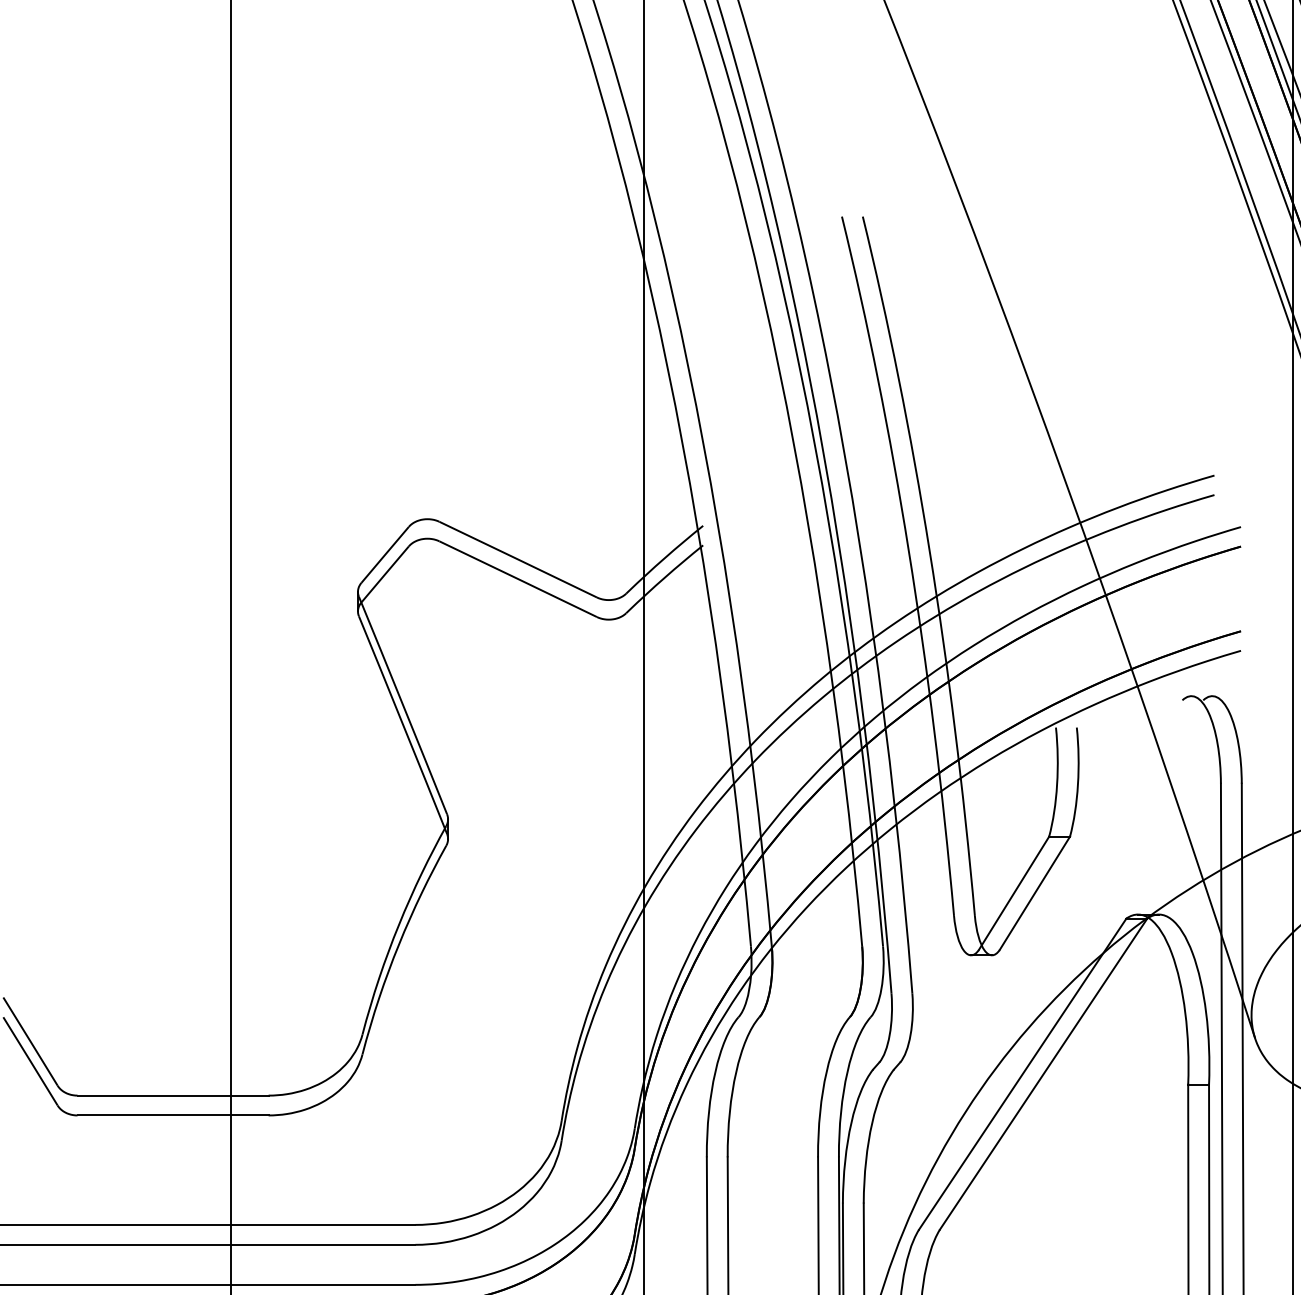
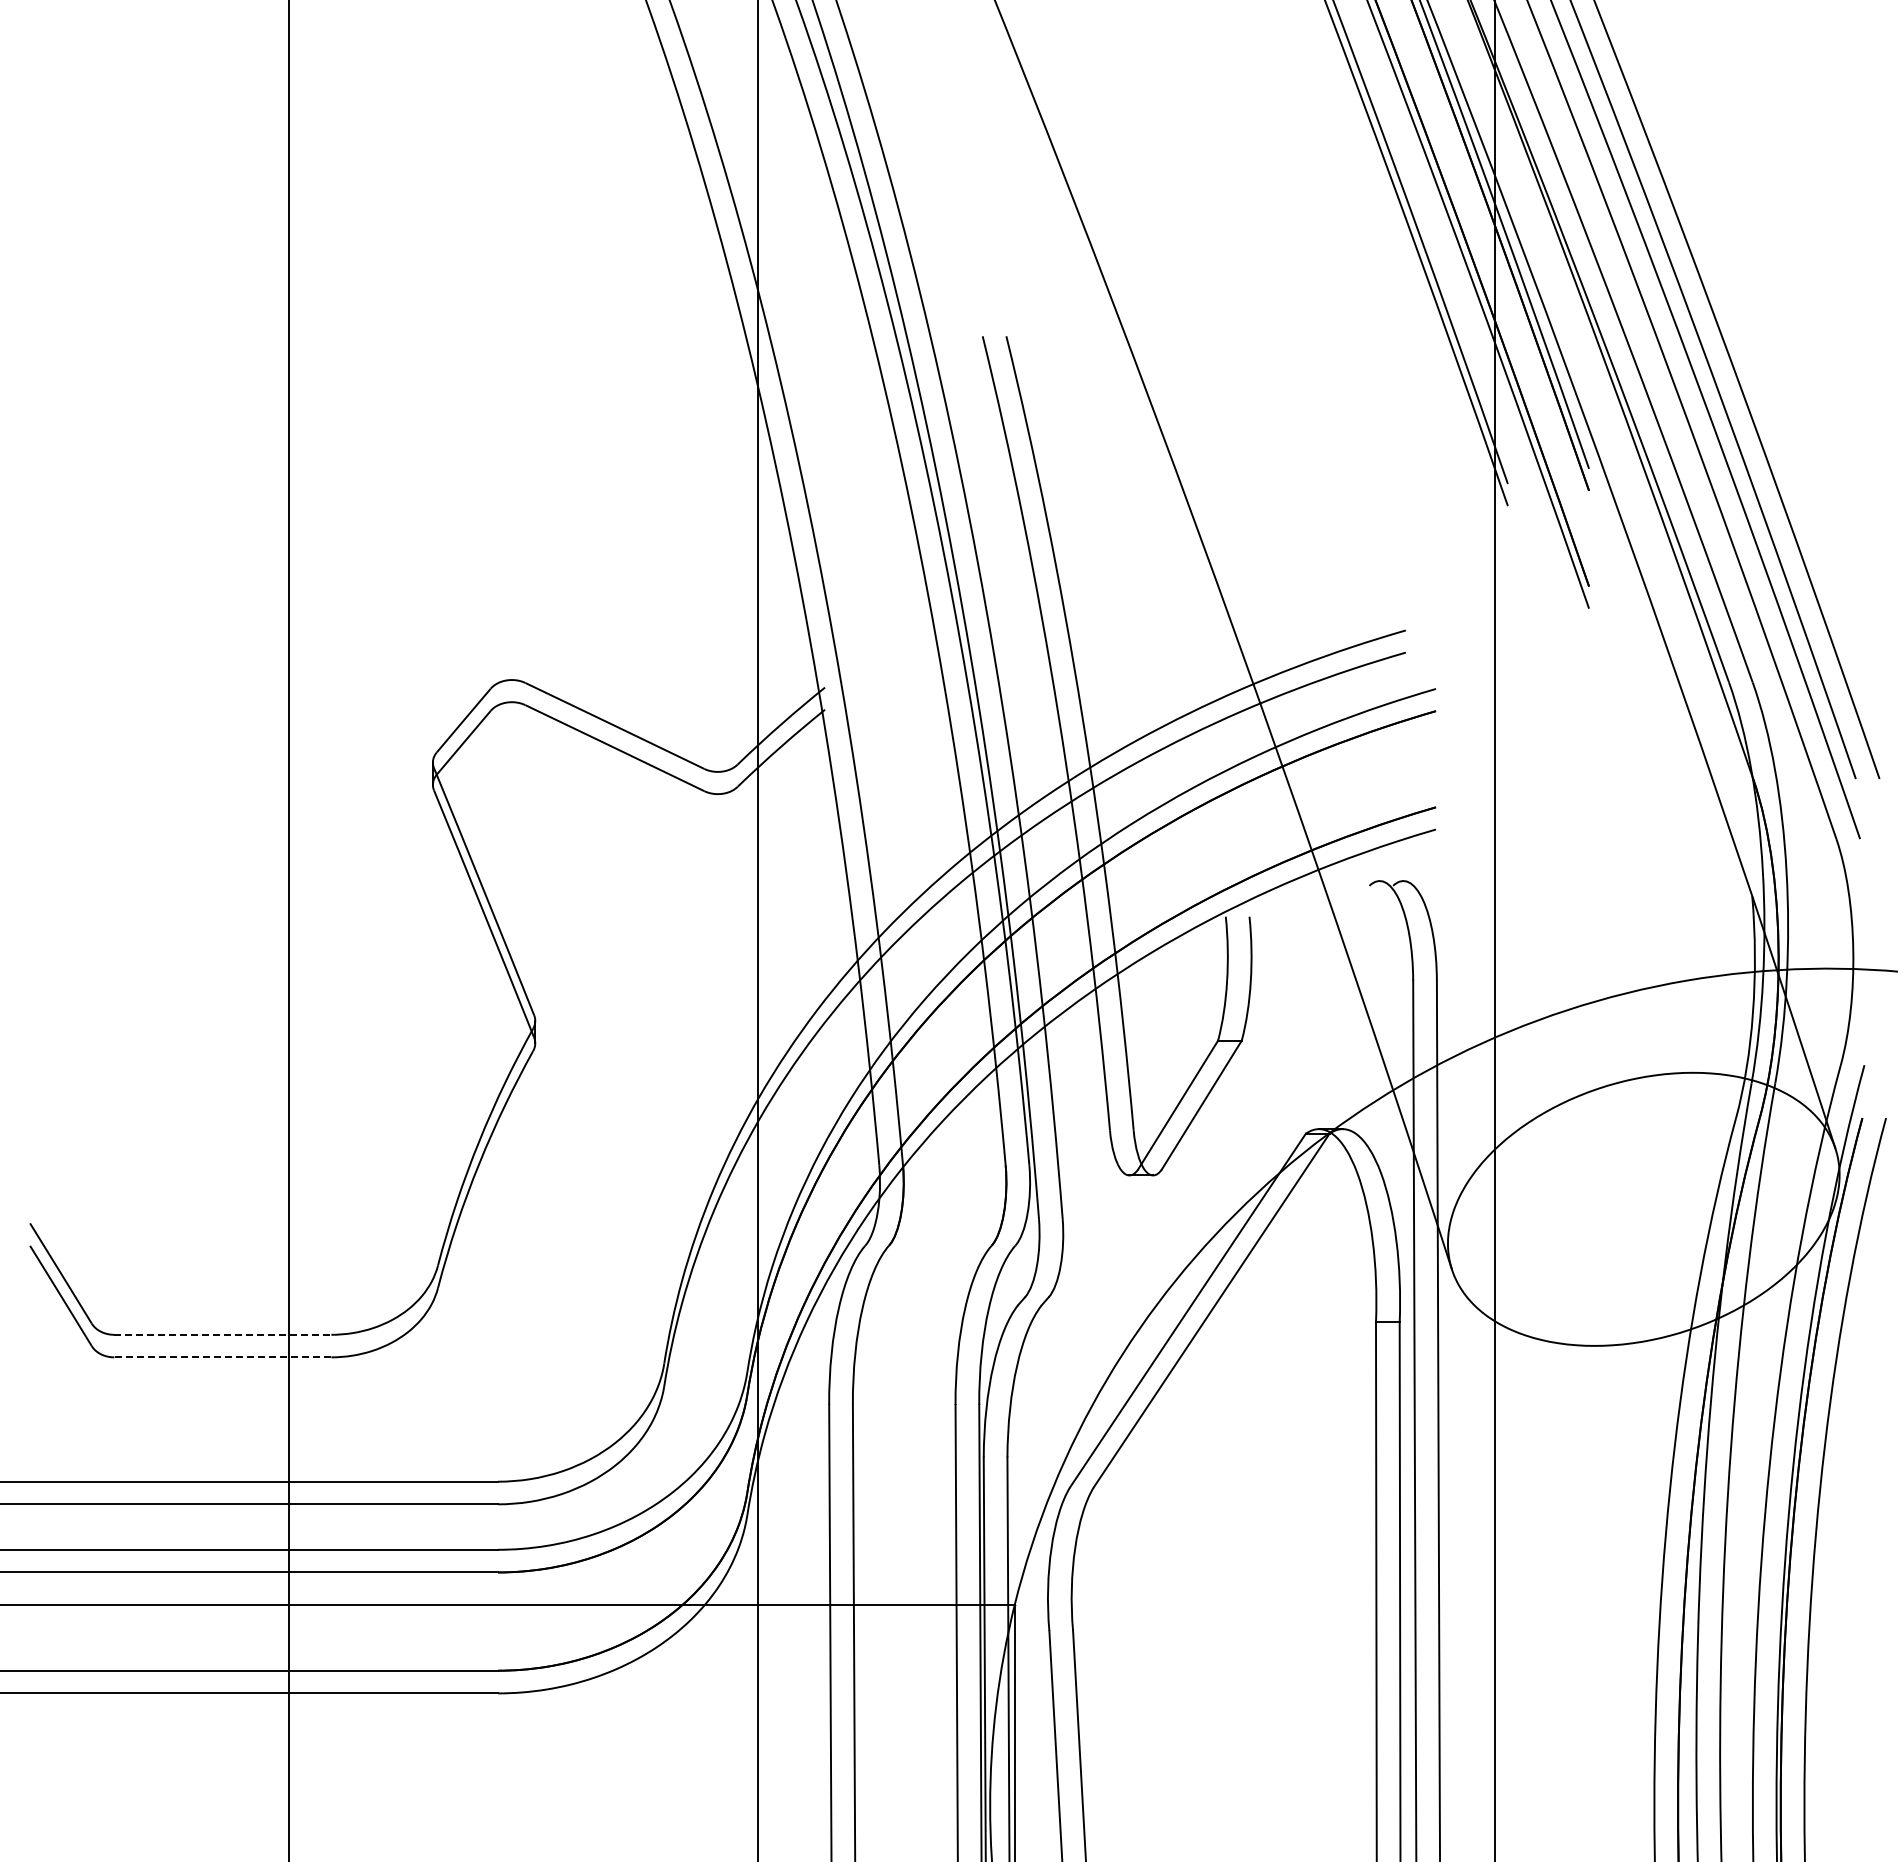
line: (172, 1095) -> (222, 1334), solid -> dashed
line: (172, 1115) -> (222, 1357), solid -> dashed

